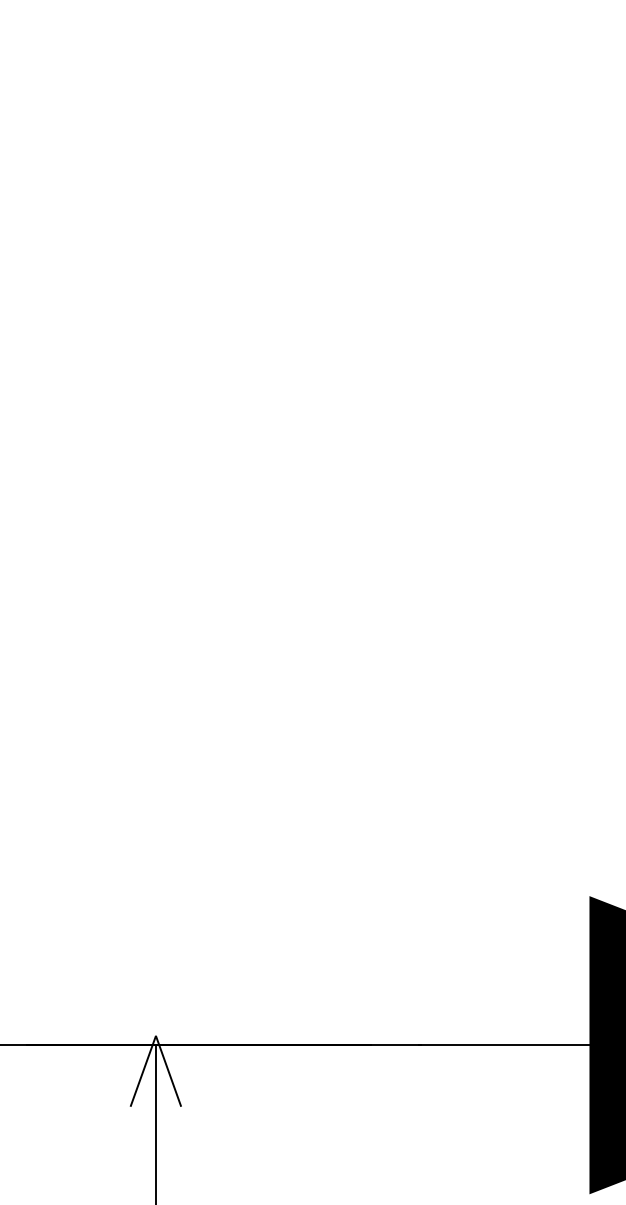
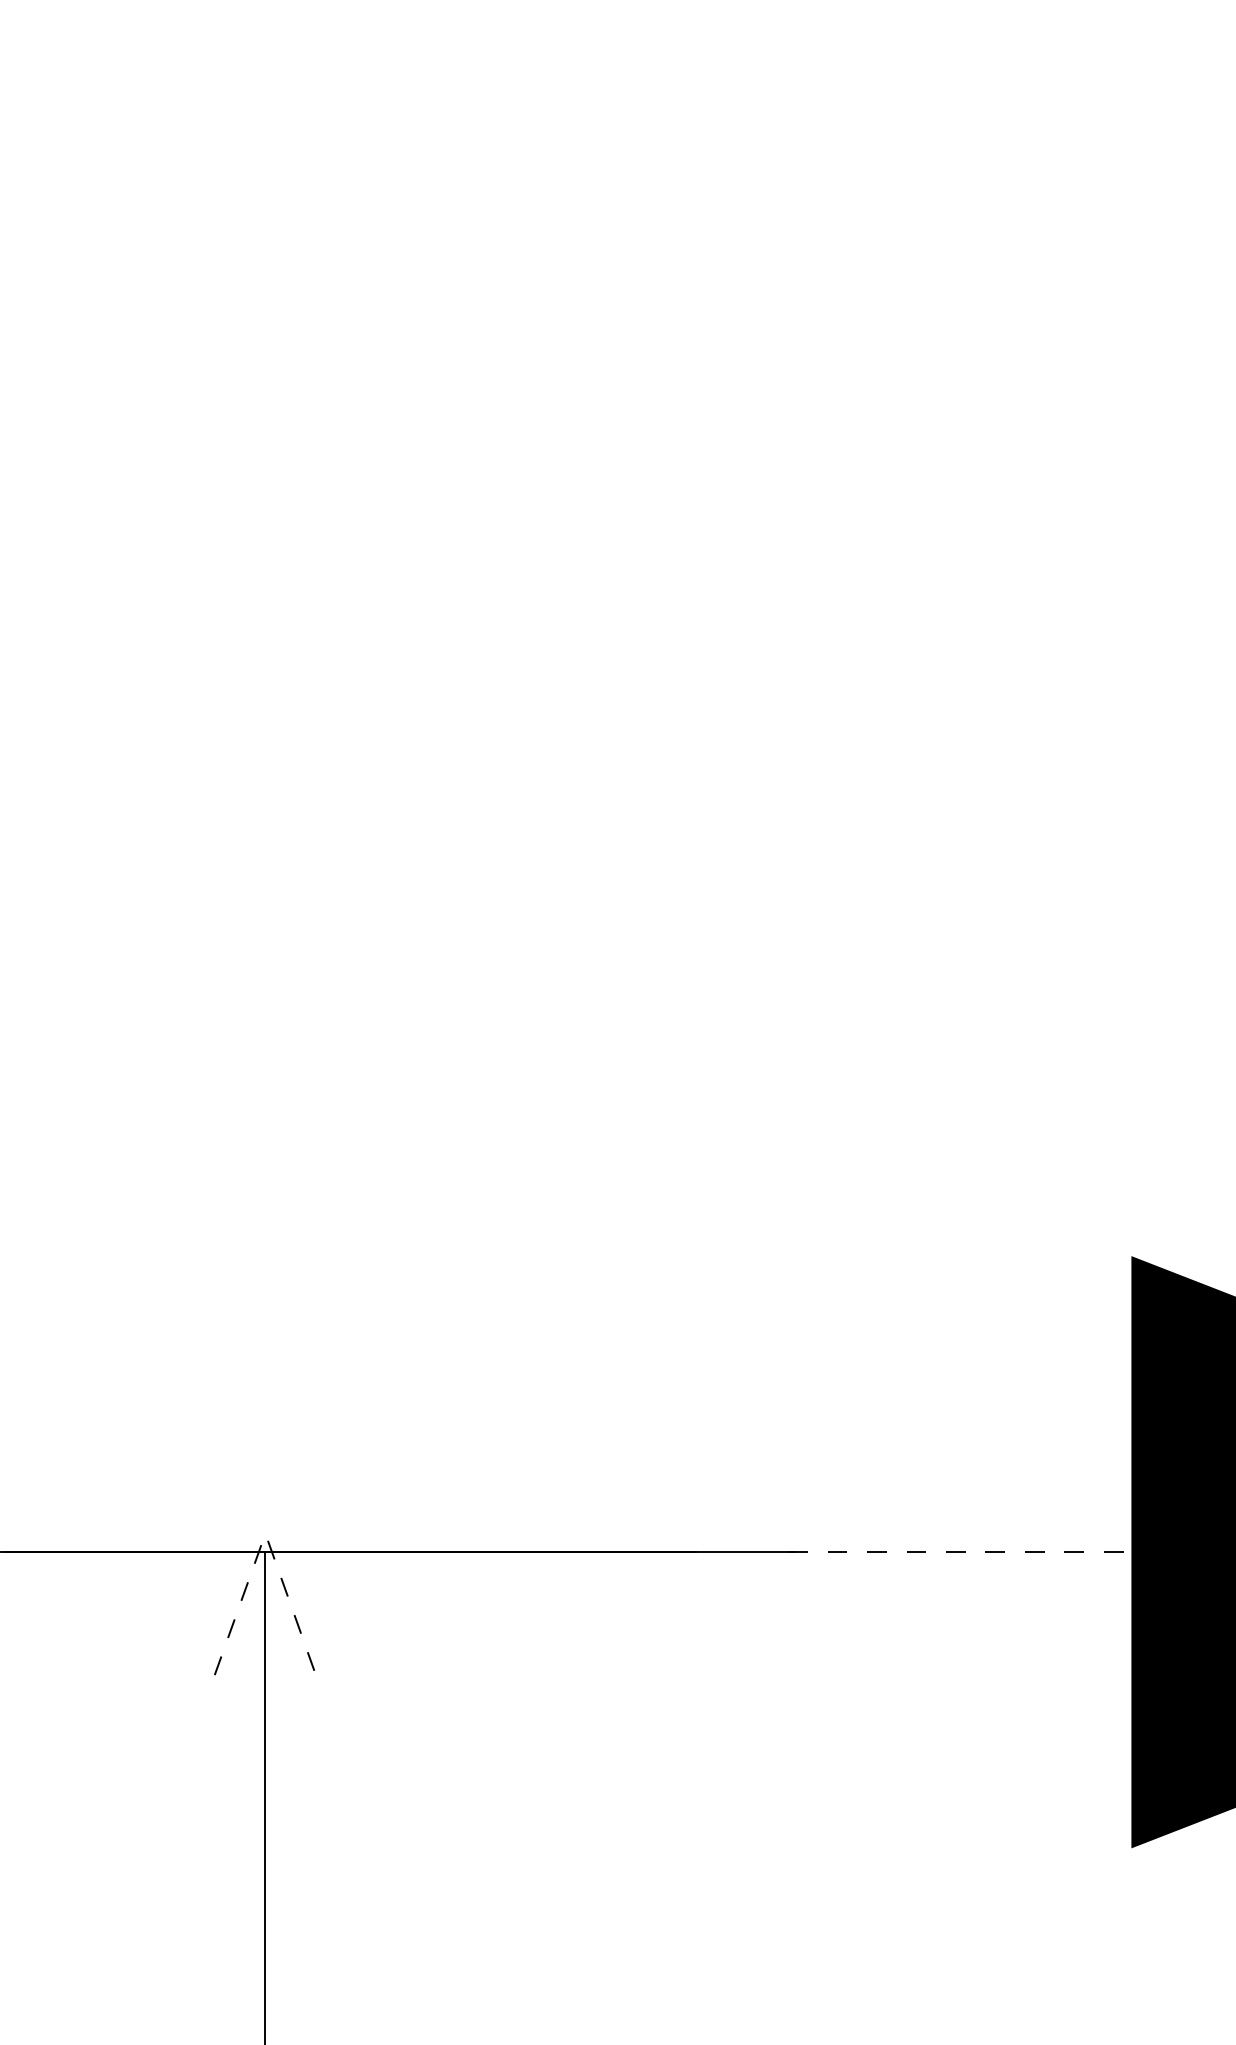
line: (155, 1035) -> (264, 1532), solid -> dashed
line: (516, 1045) -> (984, 1552), solid -> dashed

